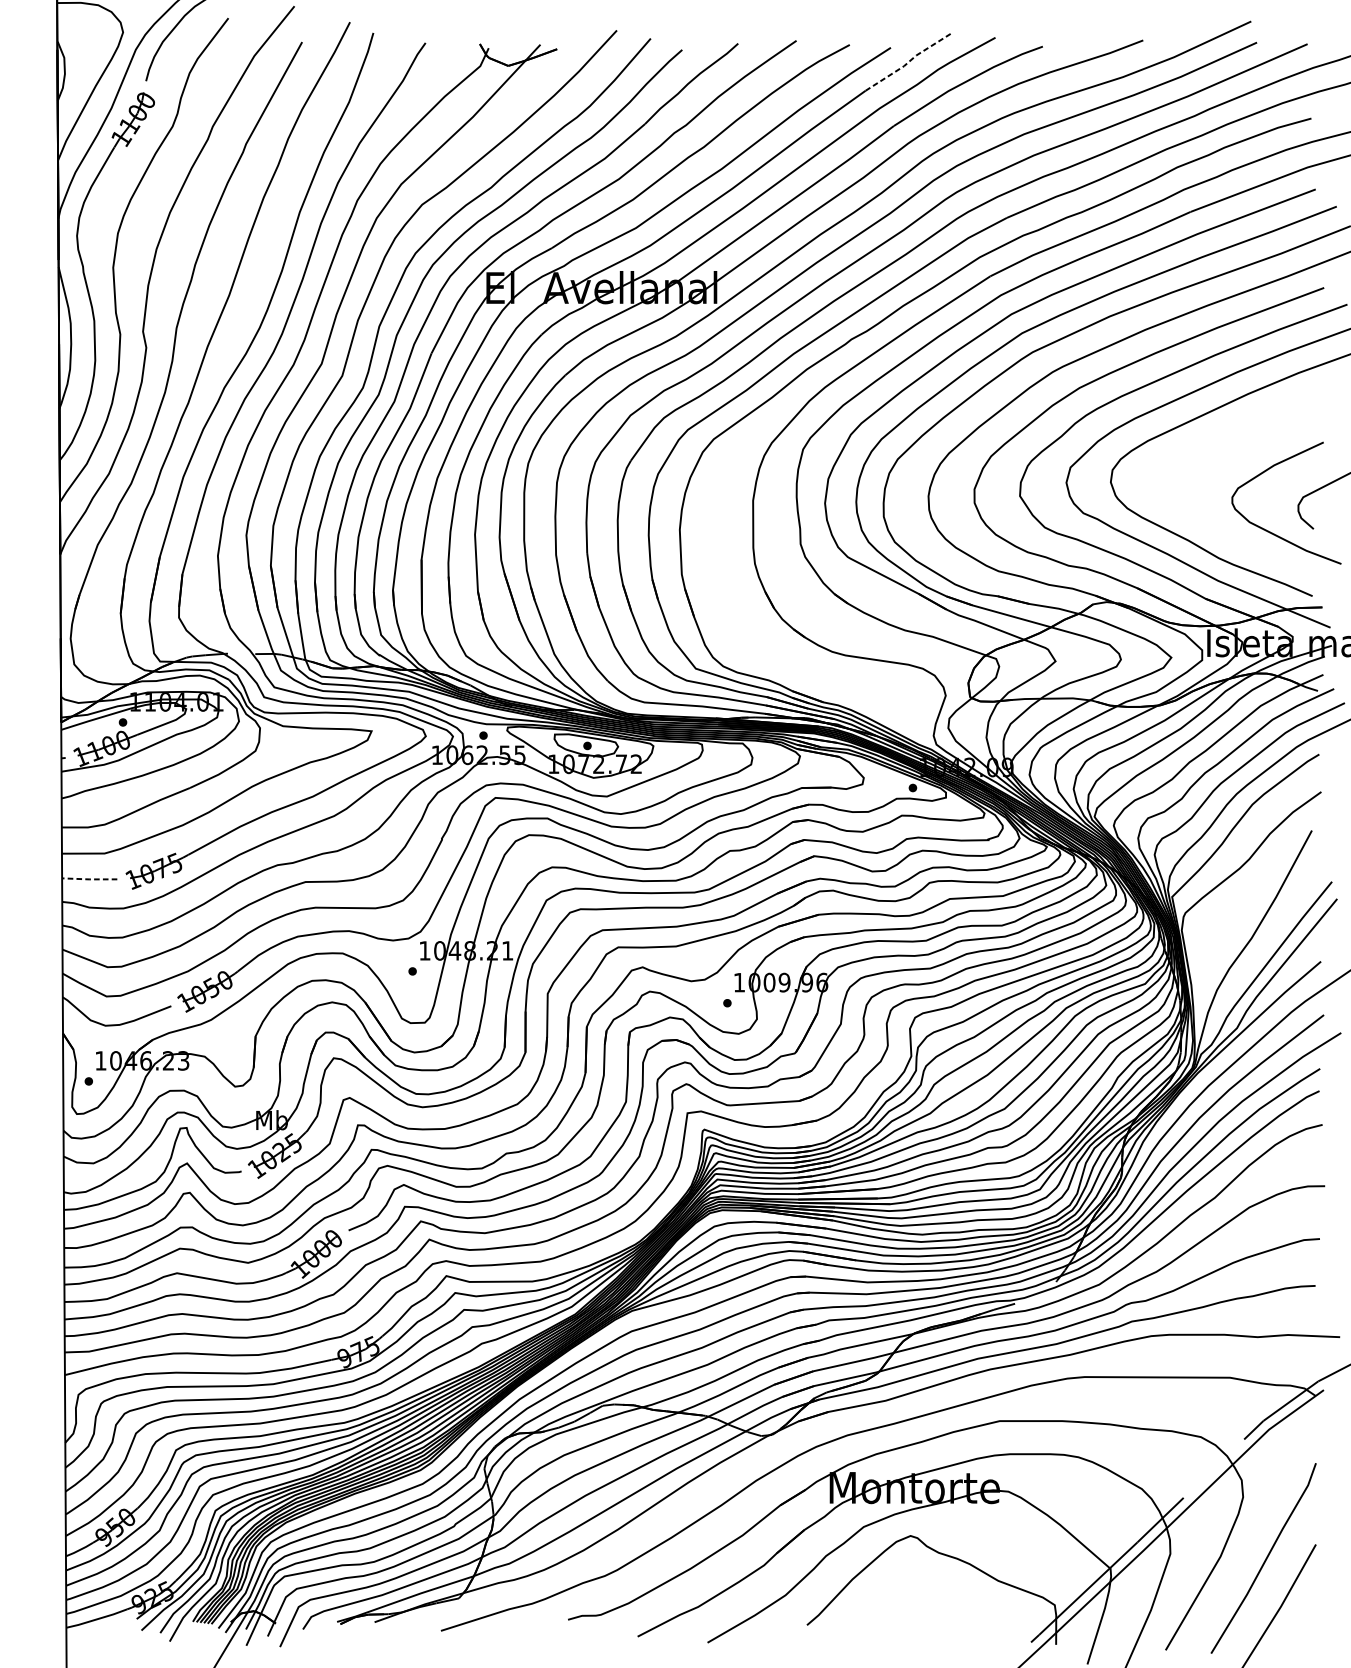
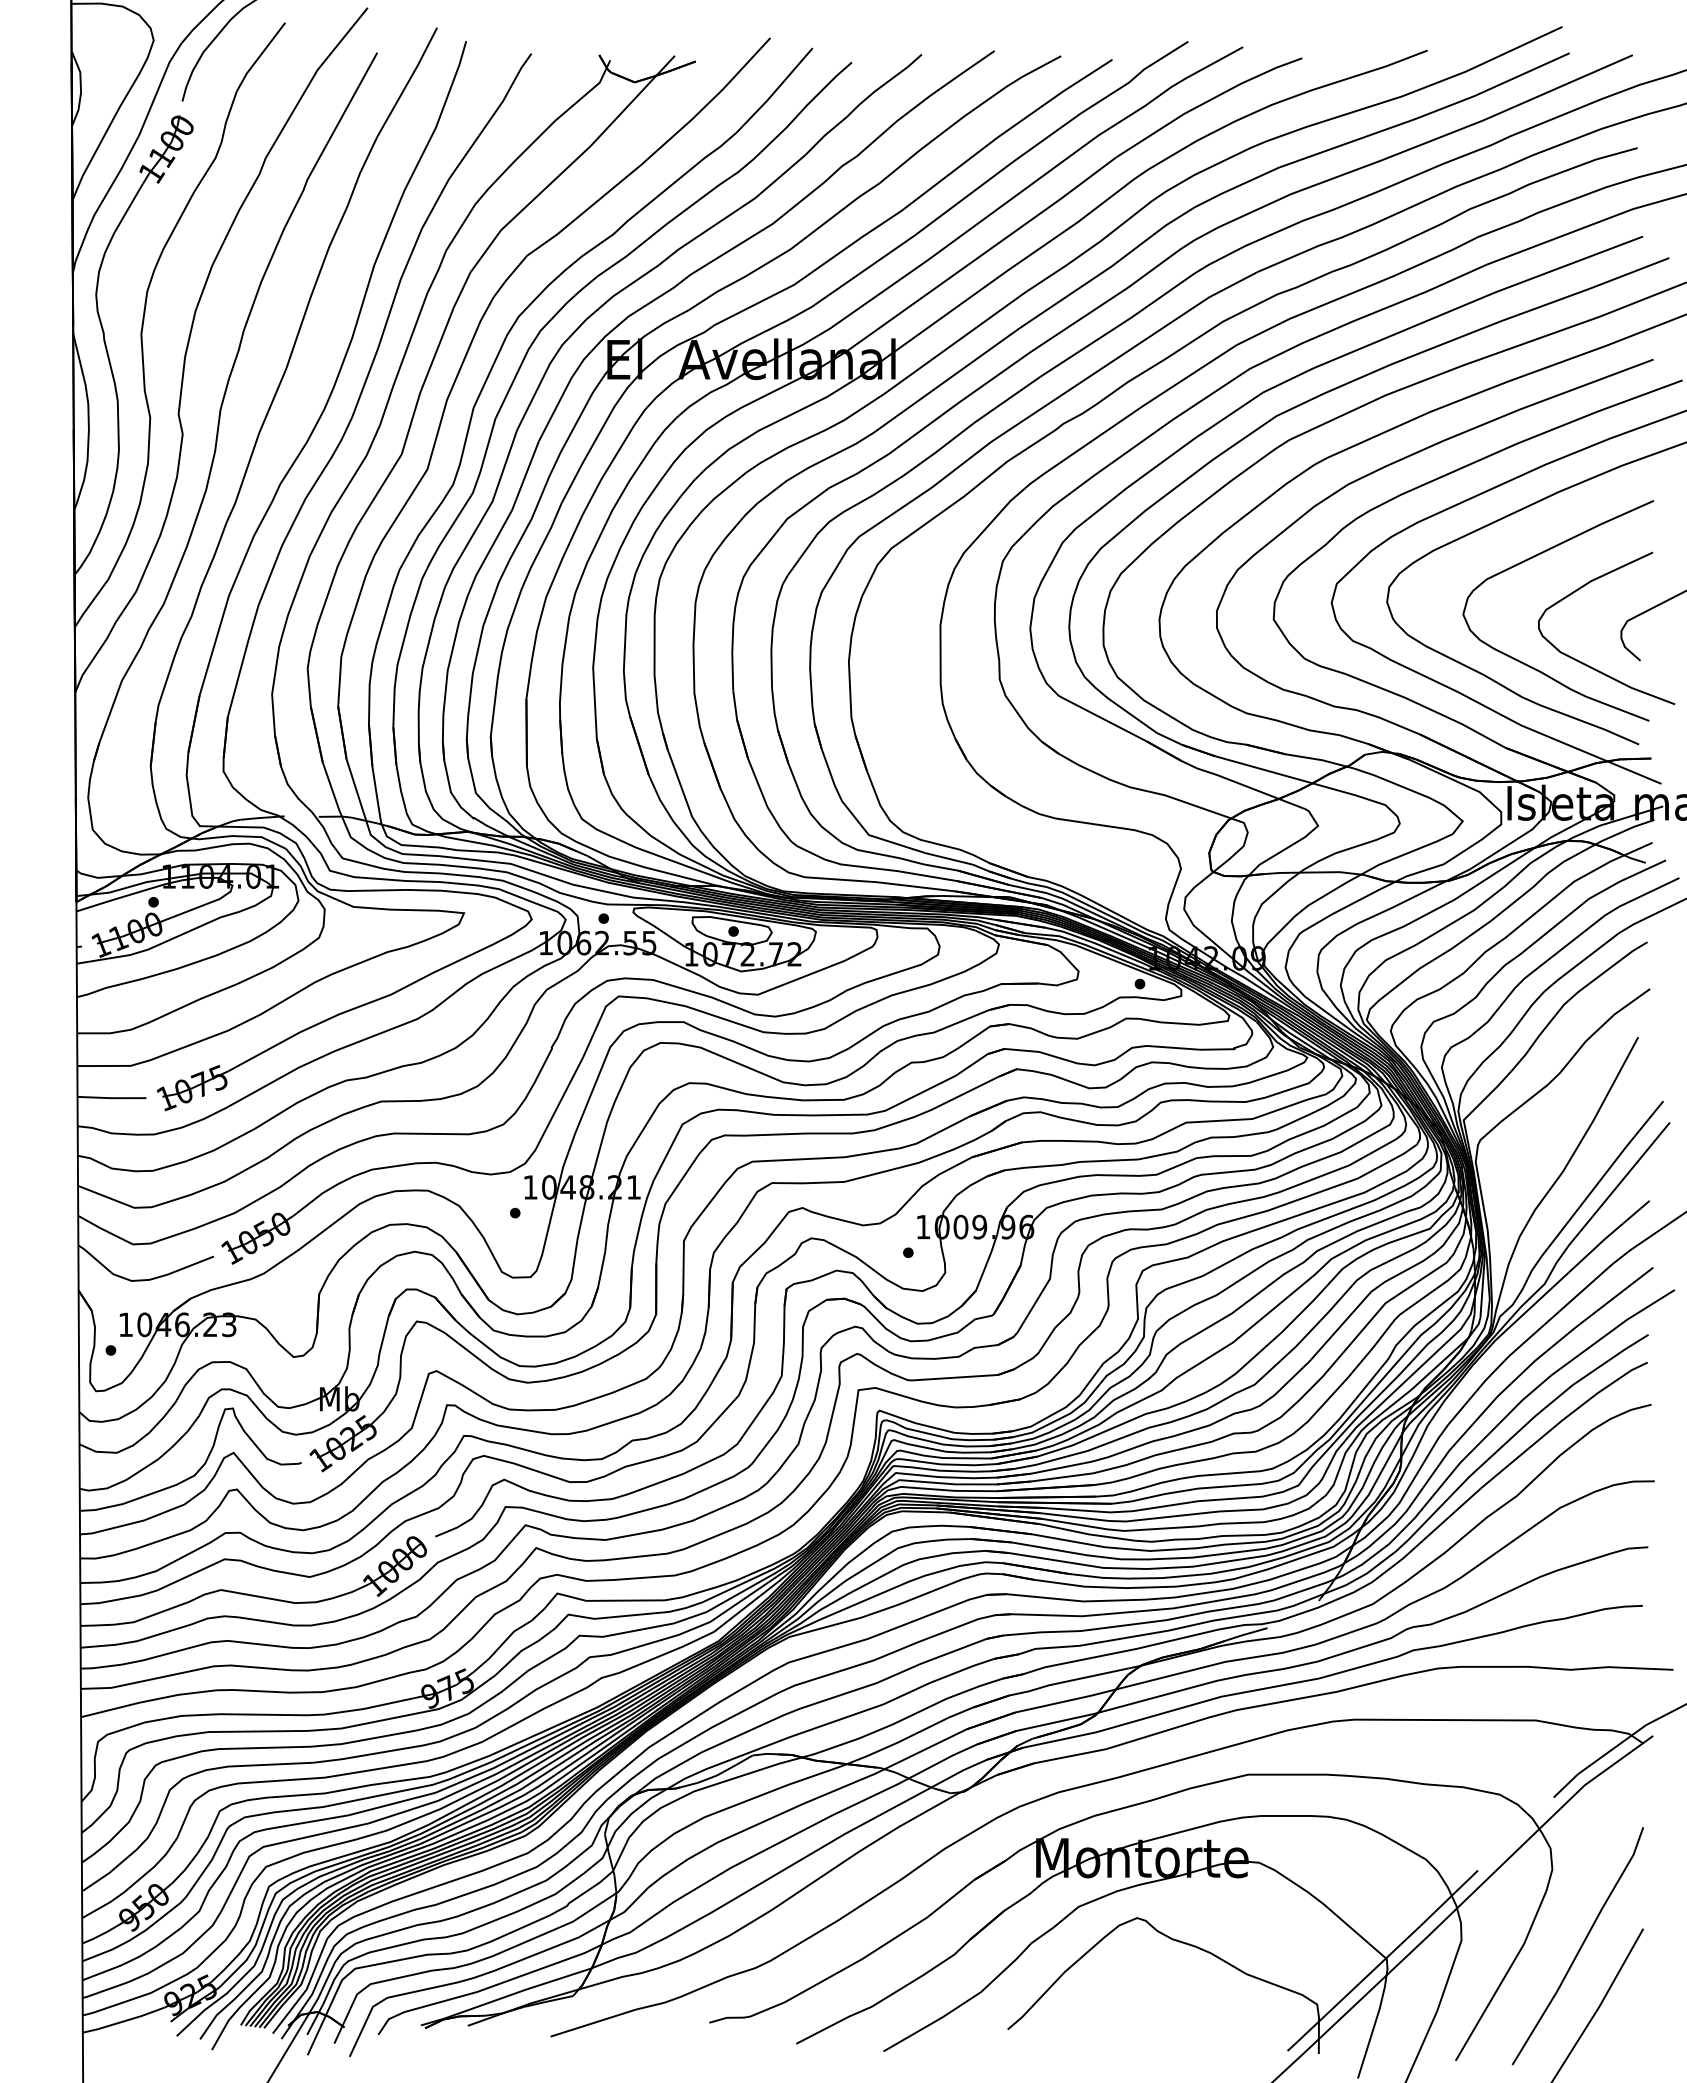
line: (909, 62) -> (1135, 77), dashed -> solid
curve: (1227, 447) -> (1532, 558), added
line: (89, 879) -> (111, 1098), dashed -> solid

